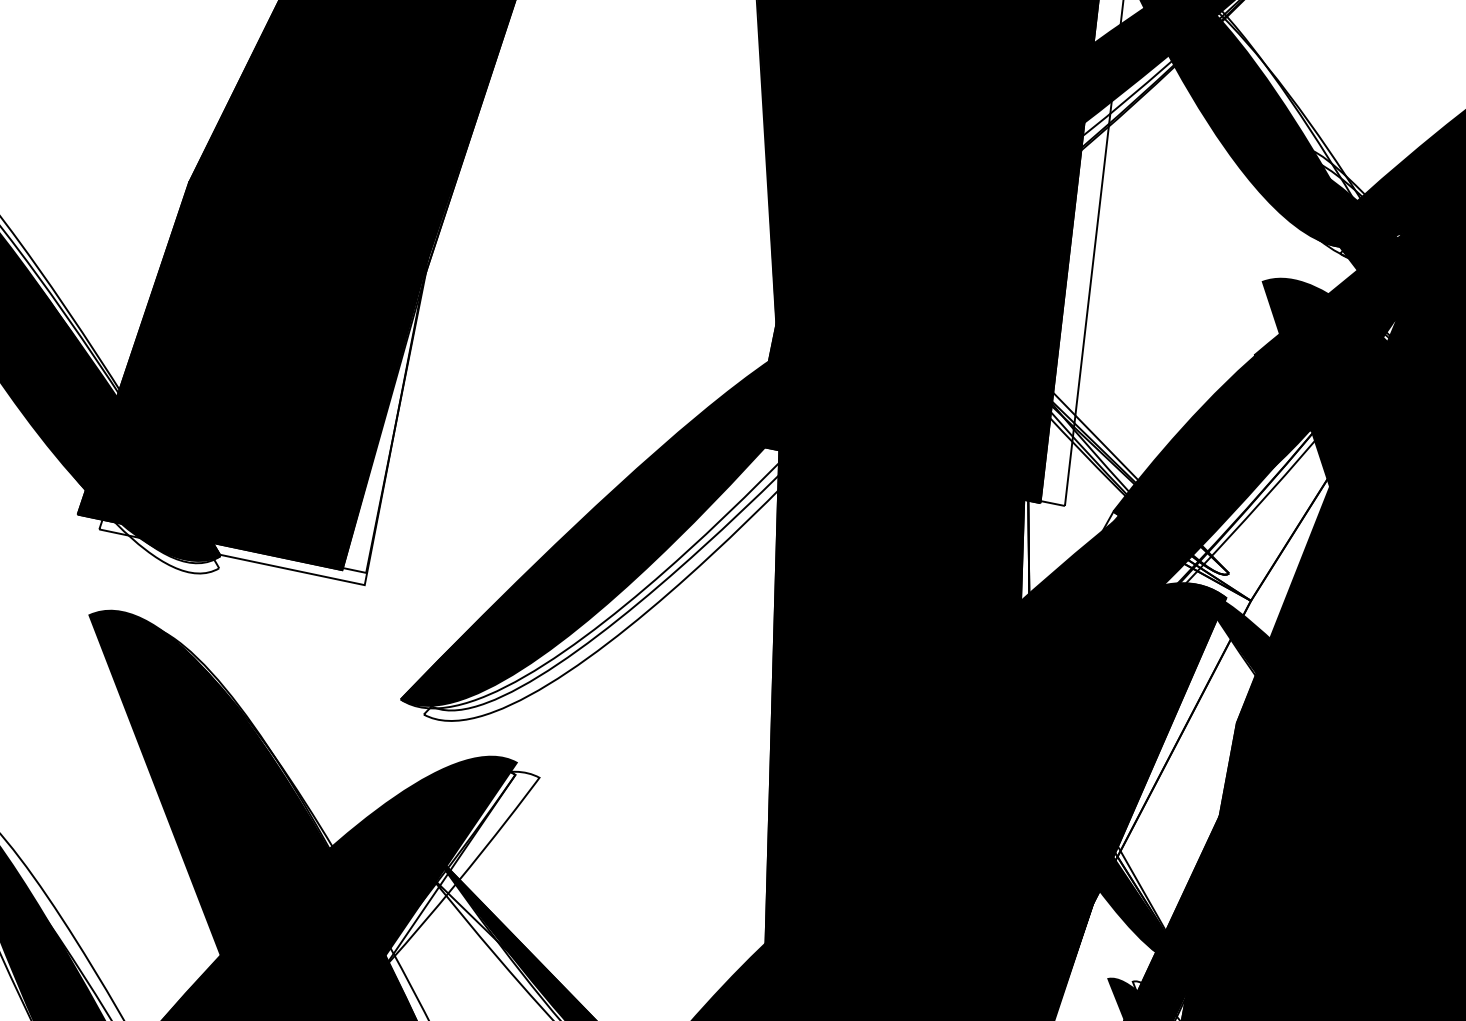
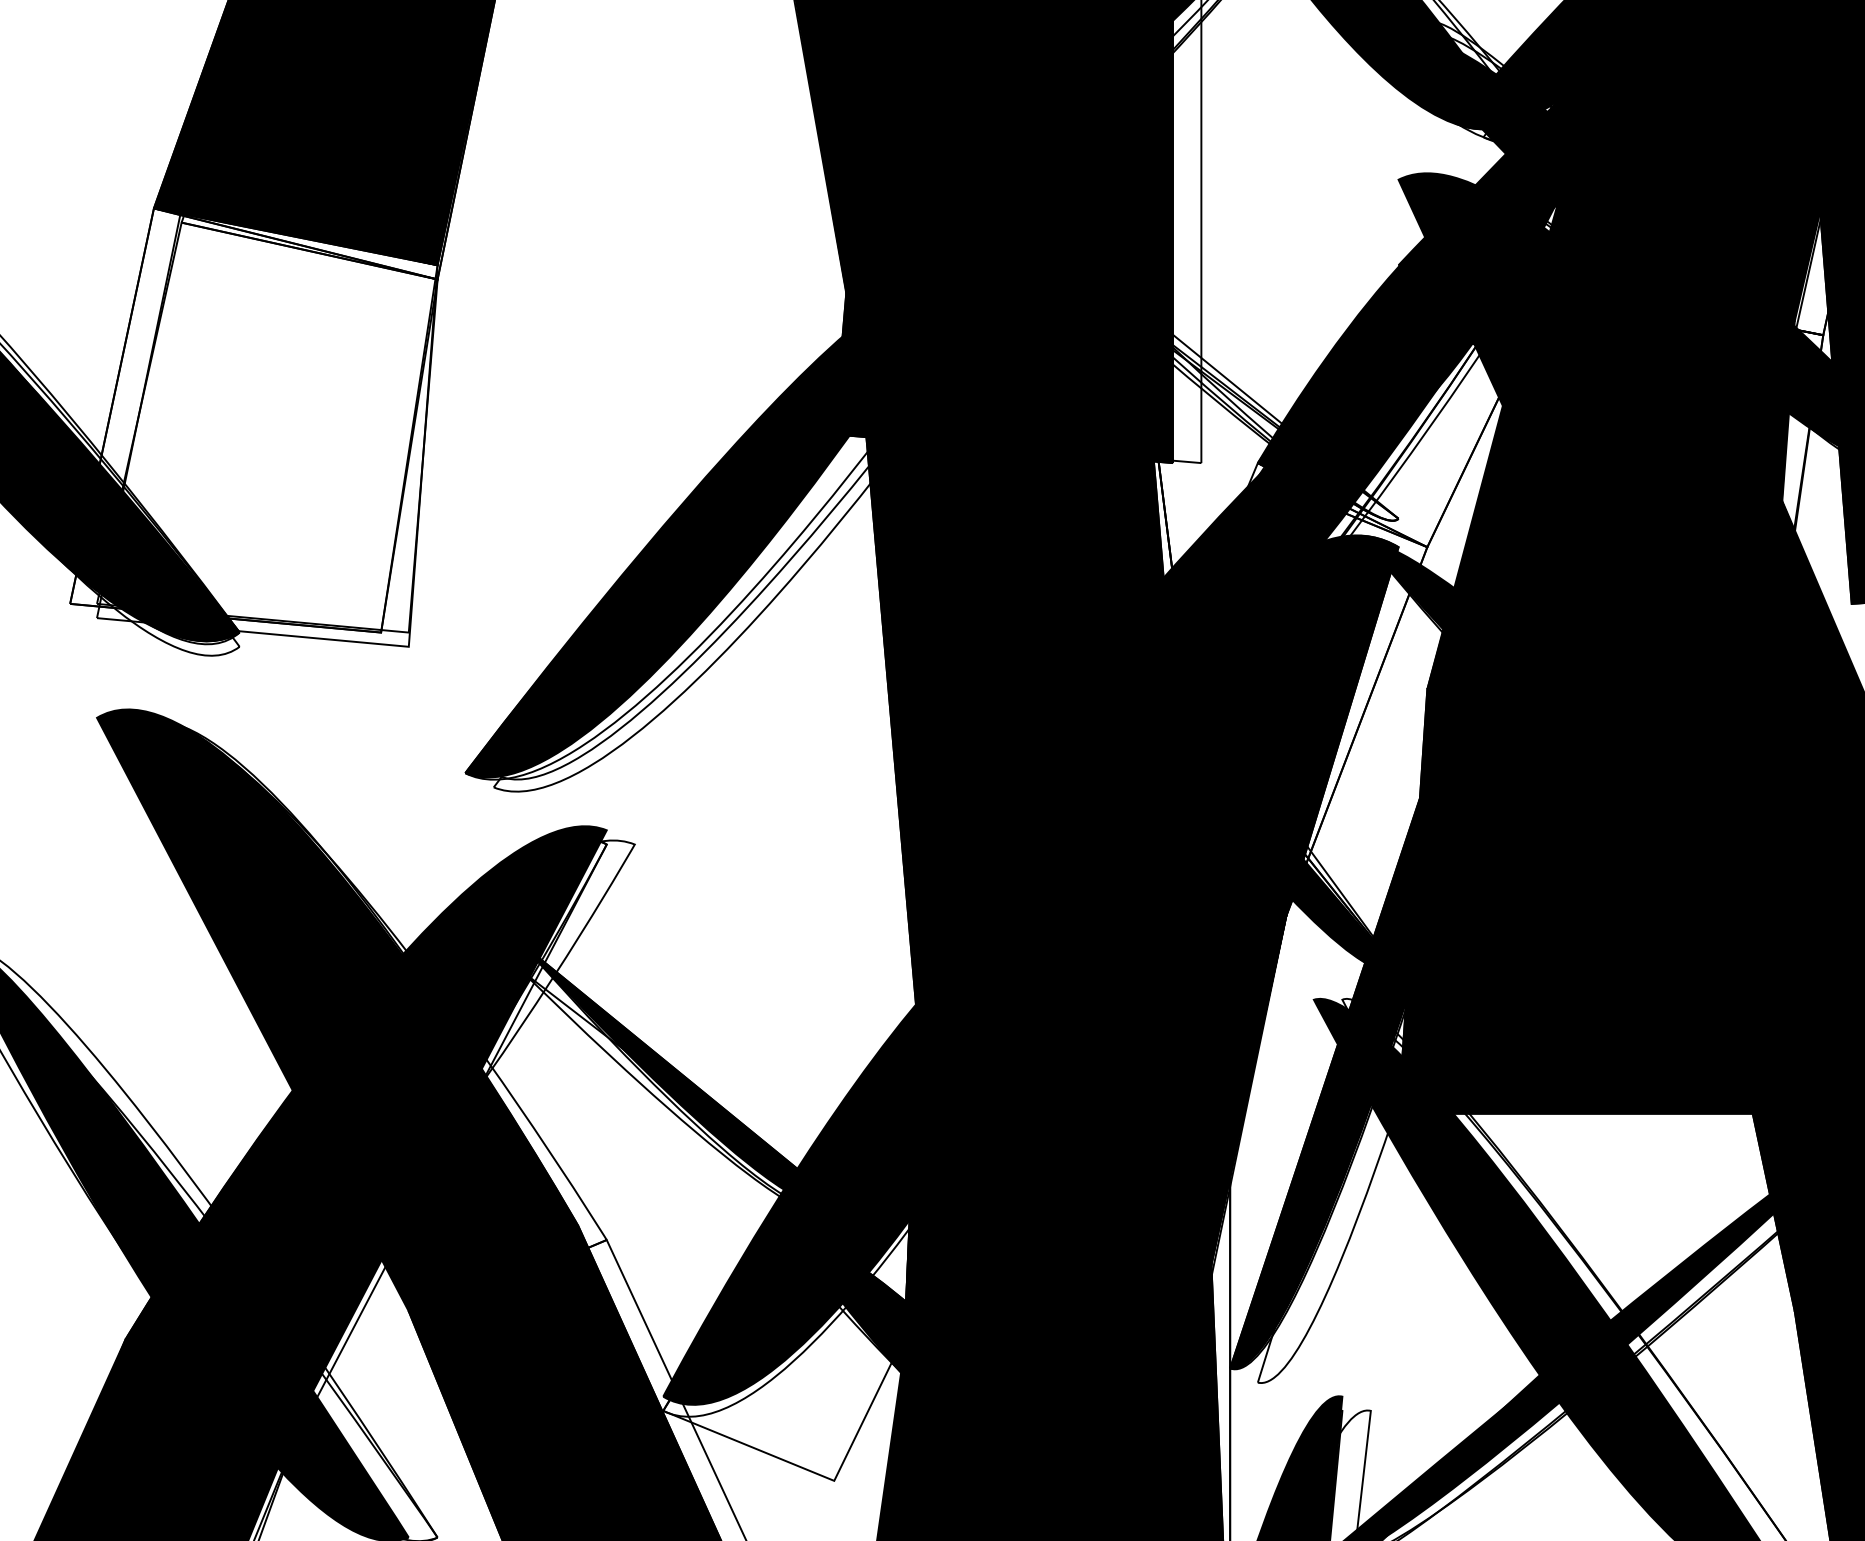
fill: (253, 374) -> (253, 420), removed

